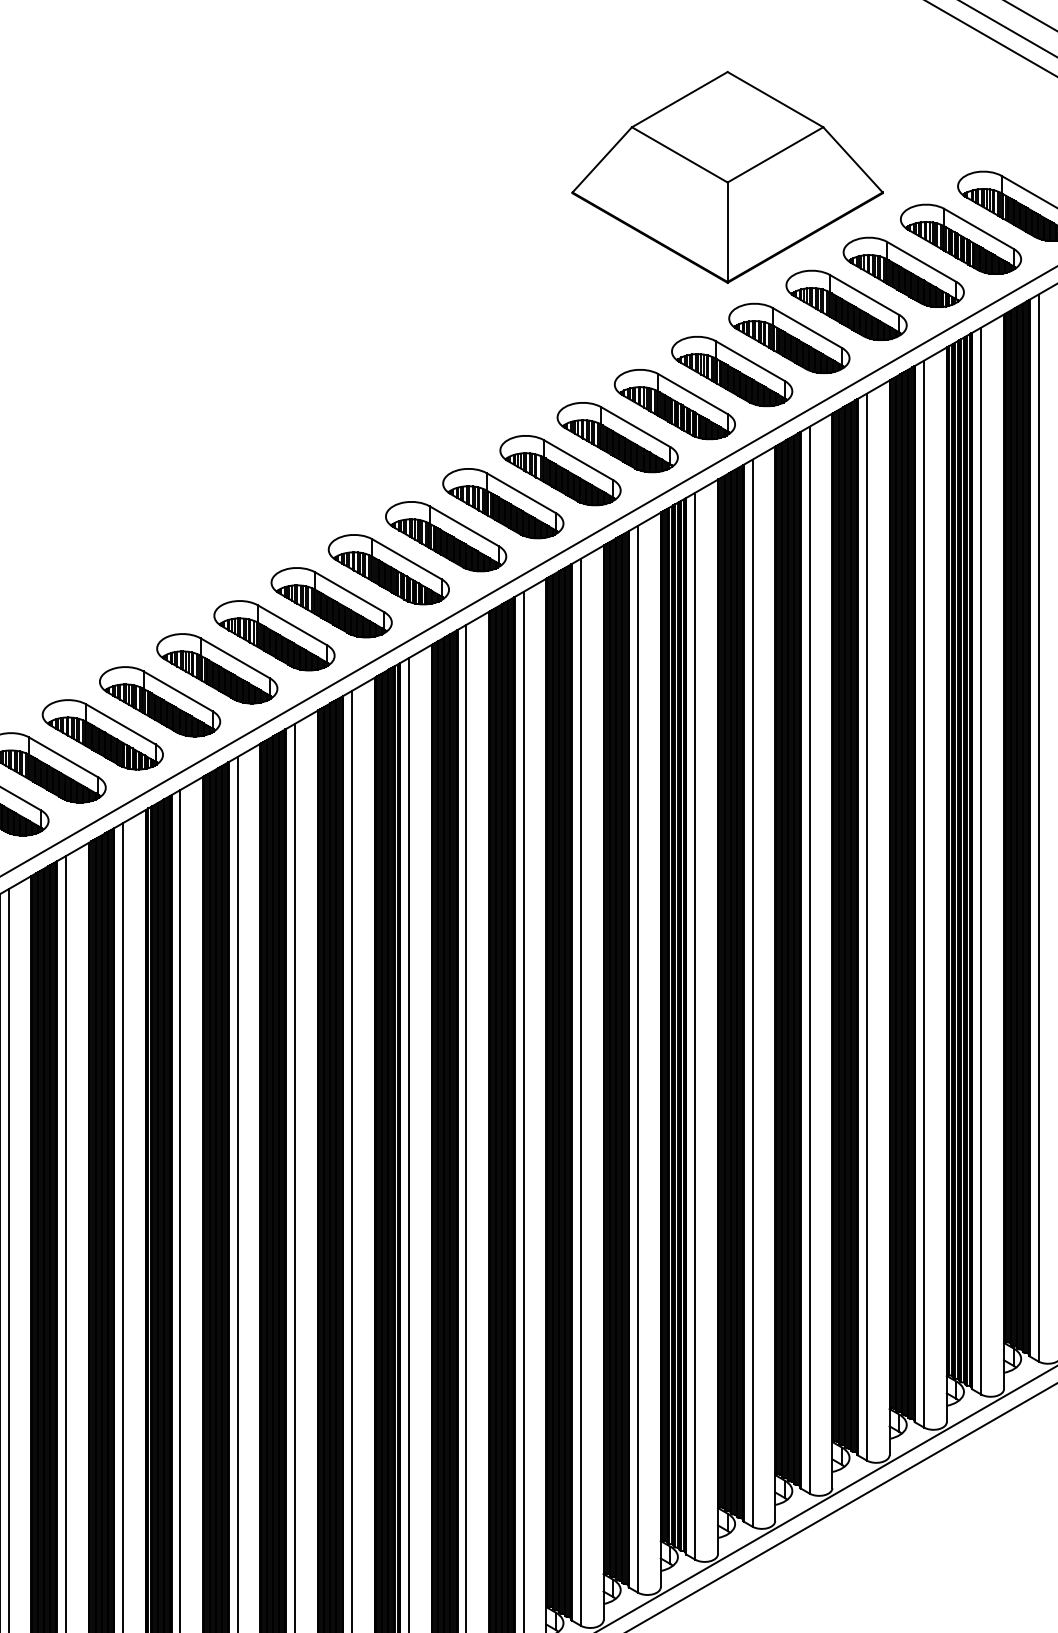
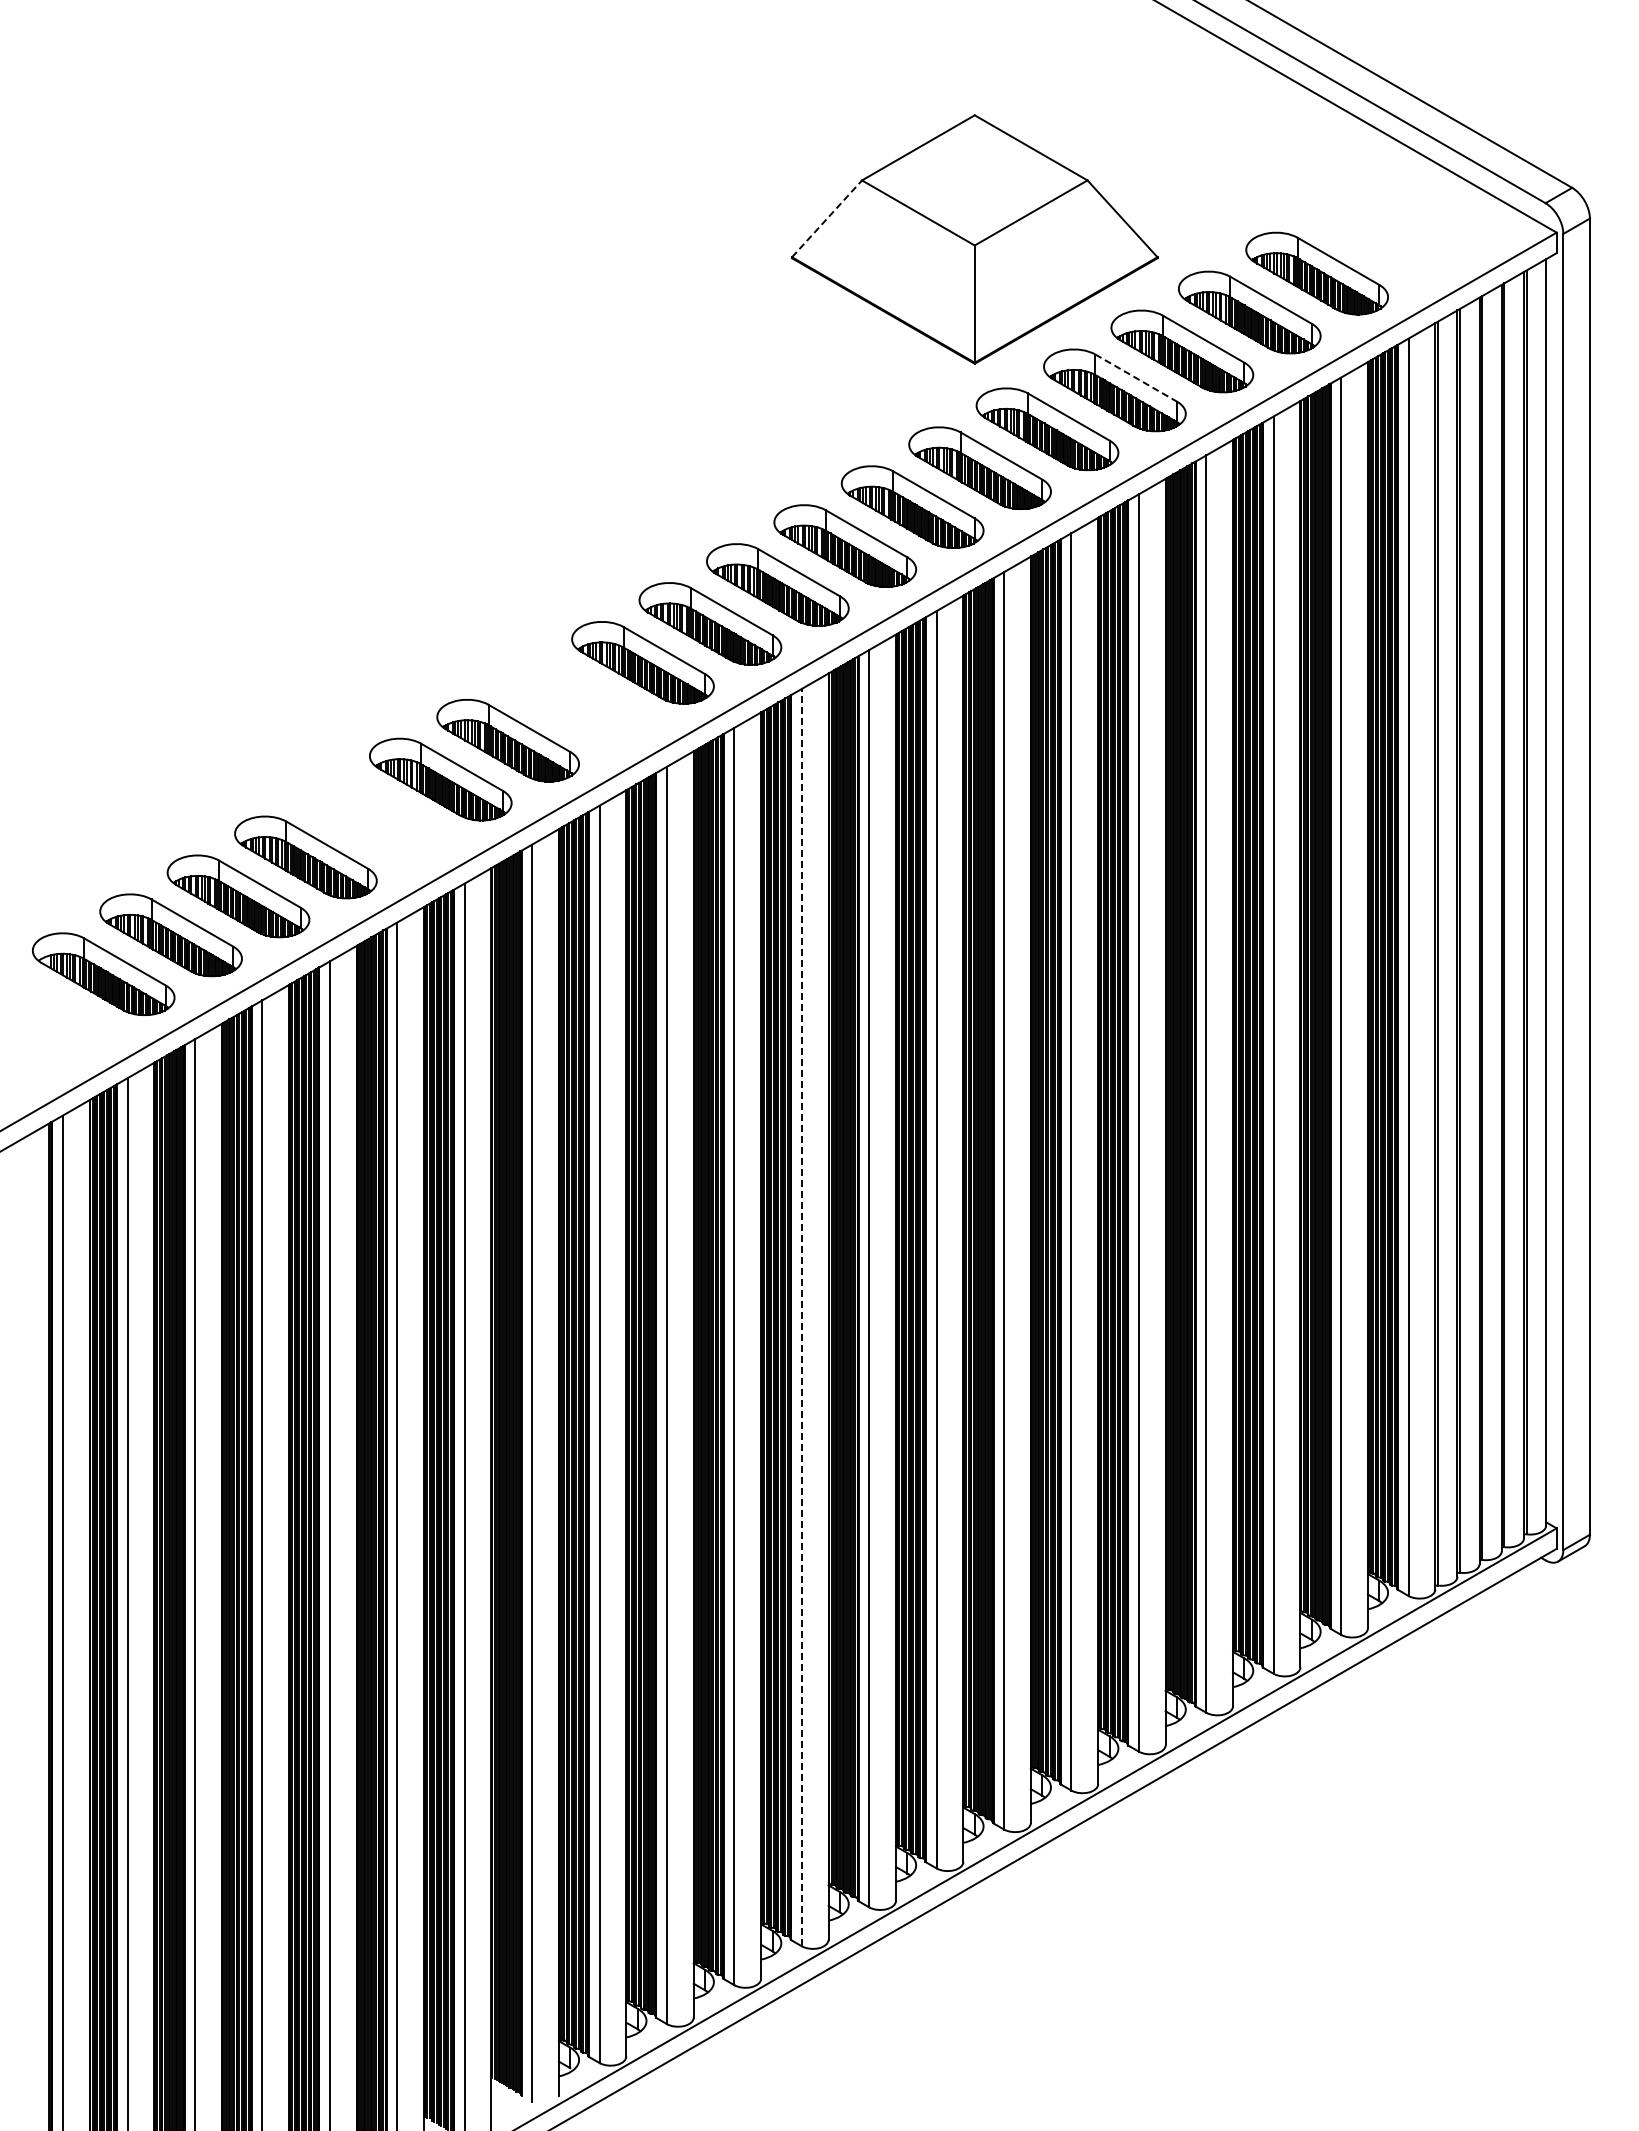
line: (602, 159) -> (827, 218), solid -> dashed
line: (864, 295) -> (1136, 378), solid -> dashed
part: (388, 569) -> (575, 701), removed
part: (217, 668) -> (373, 818), removed
line: (580, 1092) -> (801, 1317), solid -> dashed

